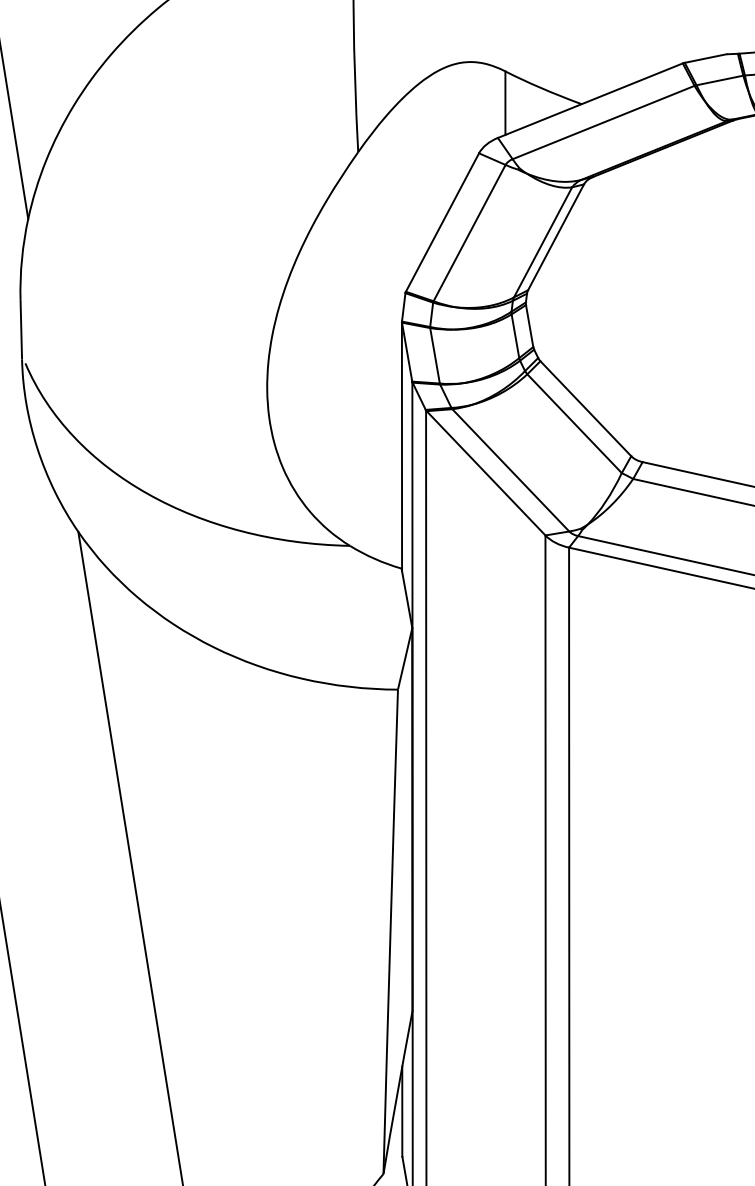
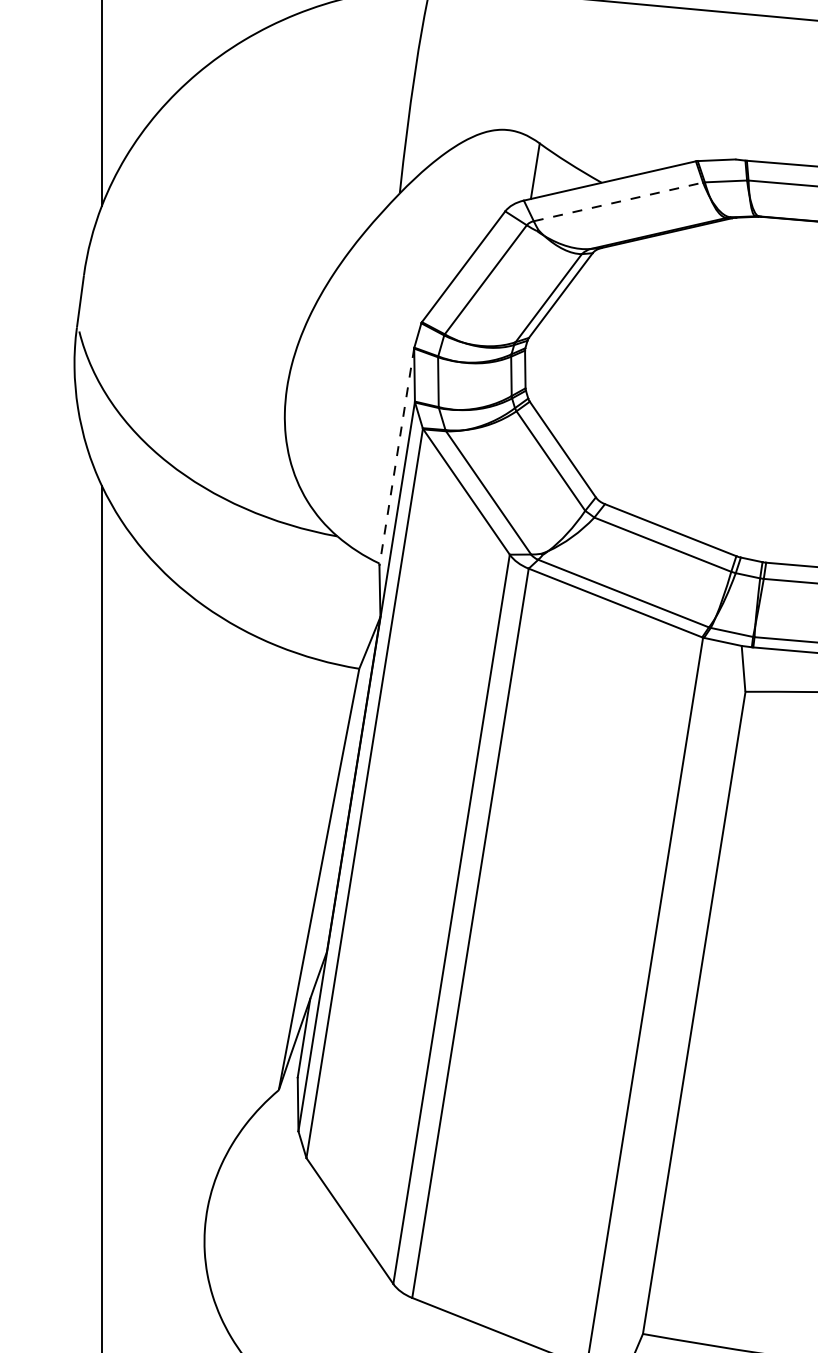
line: (603, 122) -> (618, 201), solid -> dashed
line: (401, 447) -> (396, 457), solid -> dashed

